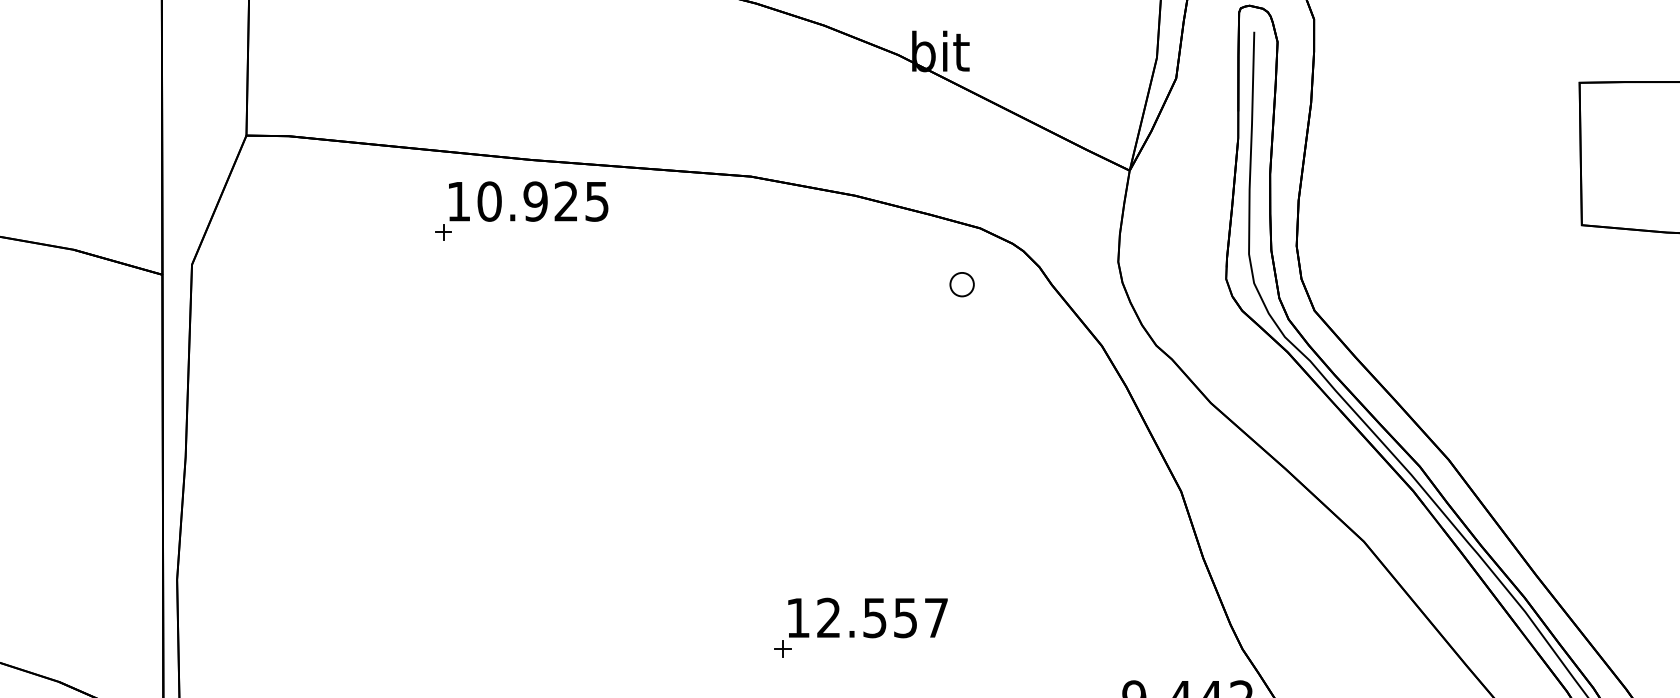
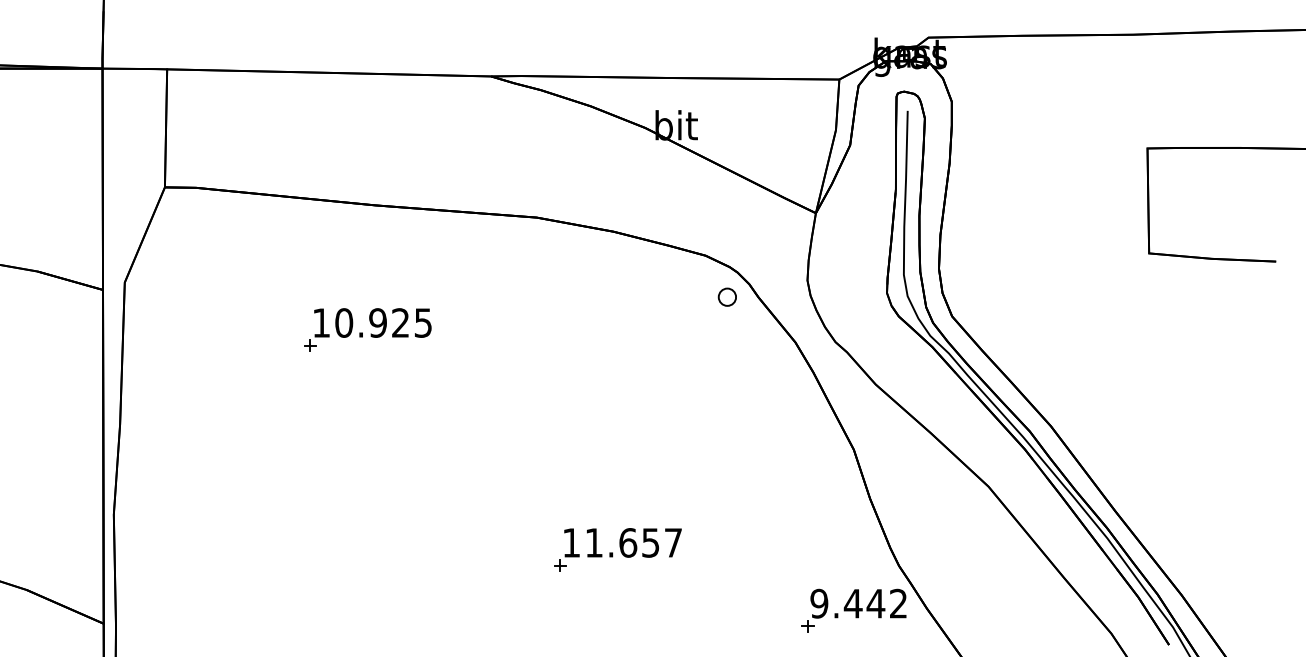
part: (521, 210) -> (367, 329), moved
part: (960, 283) -> (726, 296), moved
text: (852, 617) -> (611, 542), 12.557 -> 11.657

